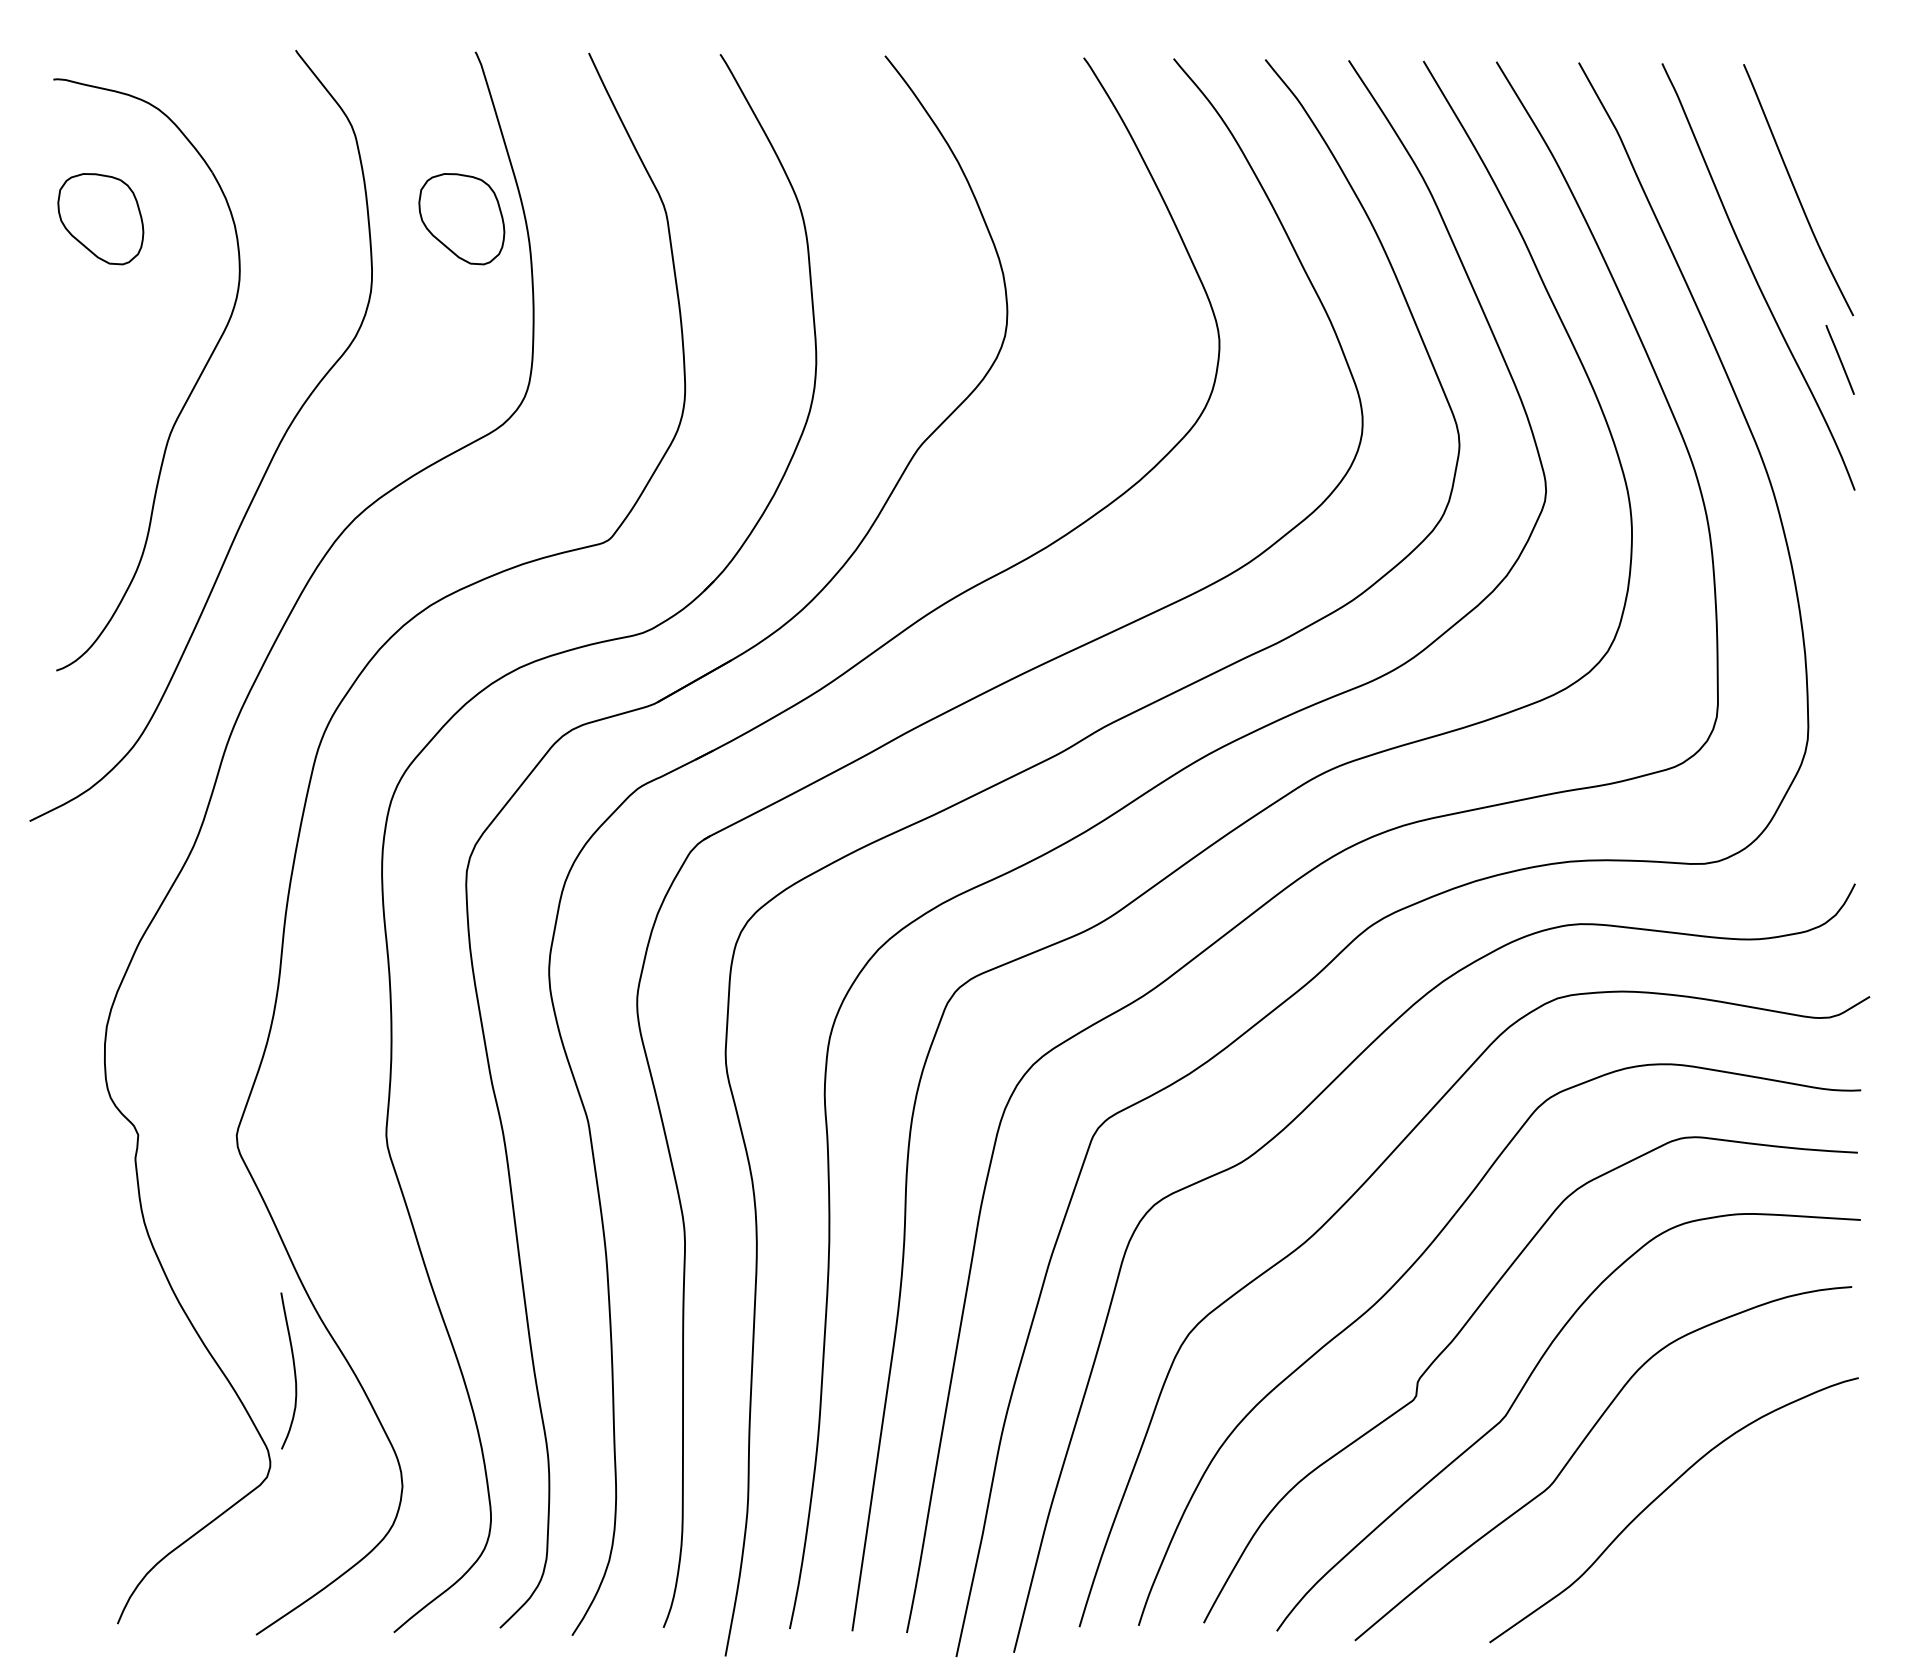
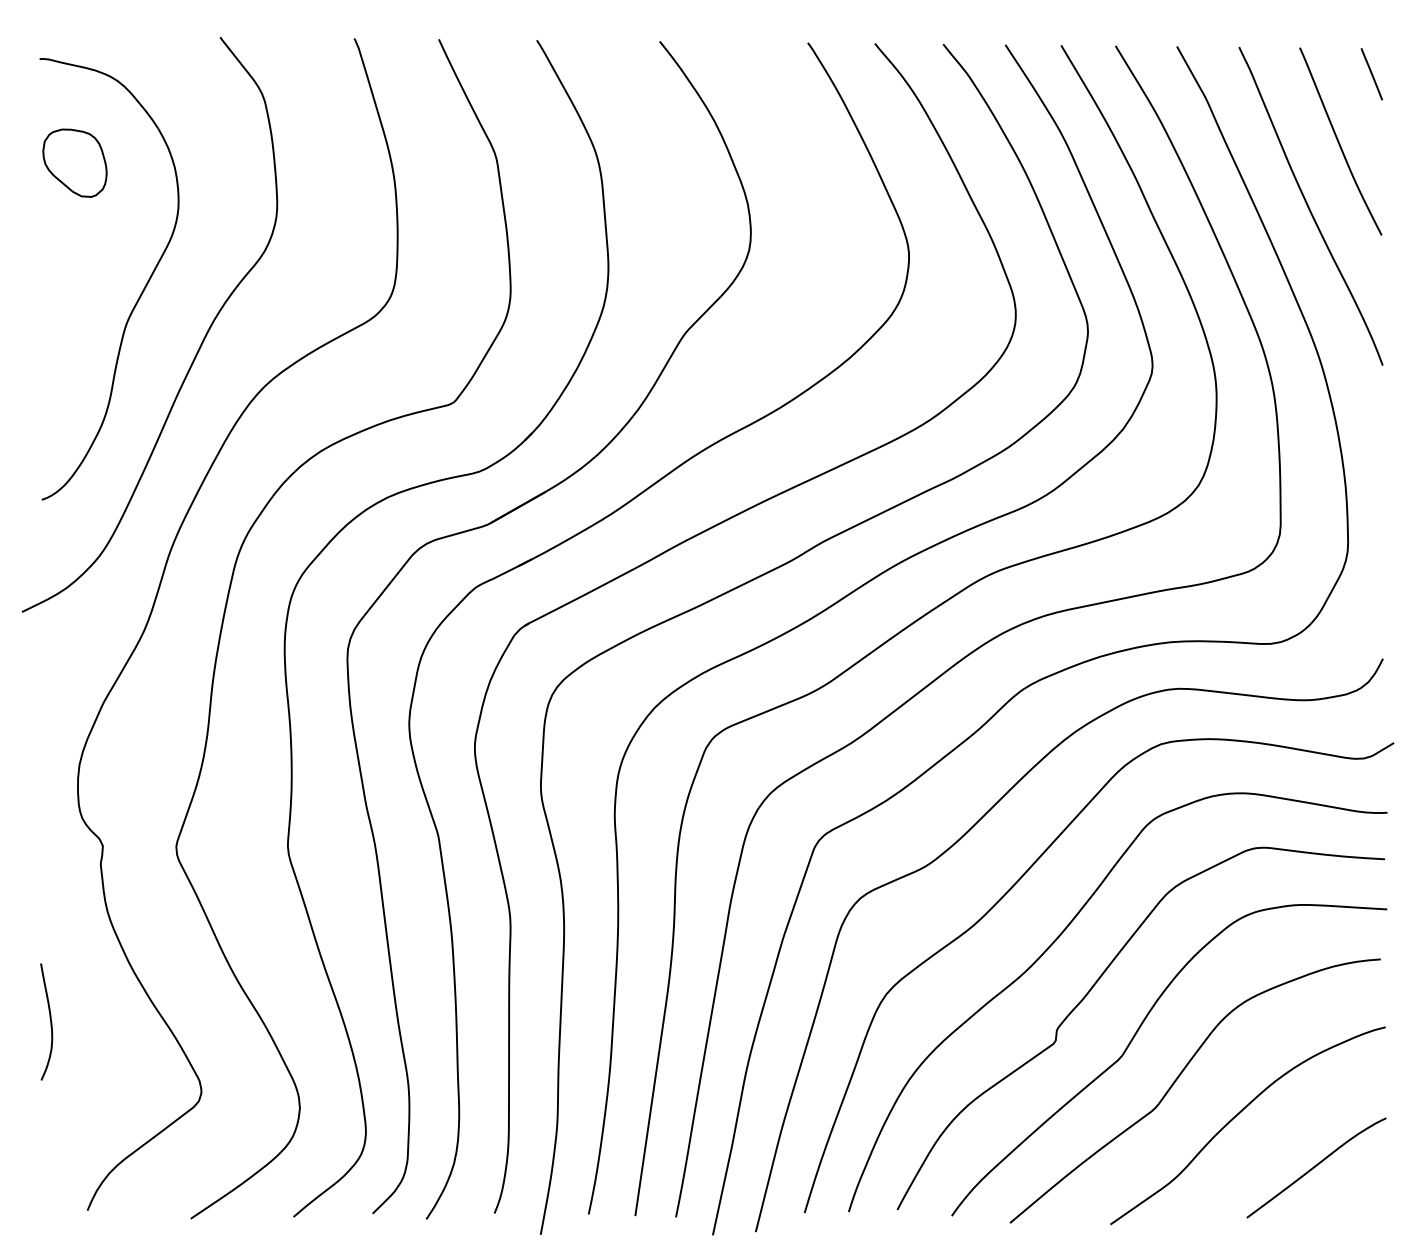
part: (461, 219) -> (343, 163), removed
line: (1839, 359) -> (1371, 73), moved
curve: (293, 1369) -> (50, 1020), moved
curve: (1764, 1565) -> (1315, 1167), added

